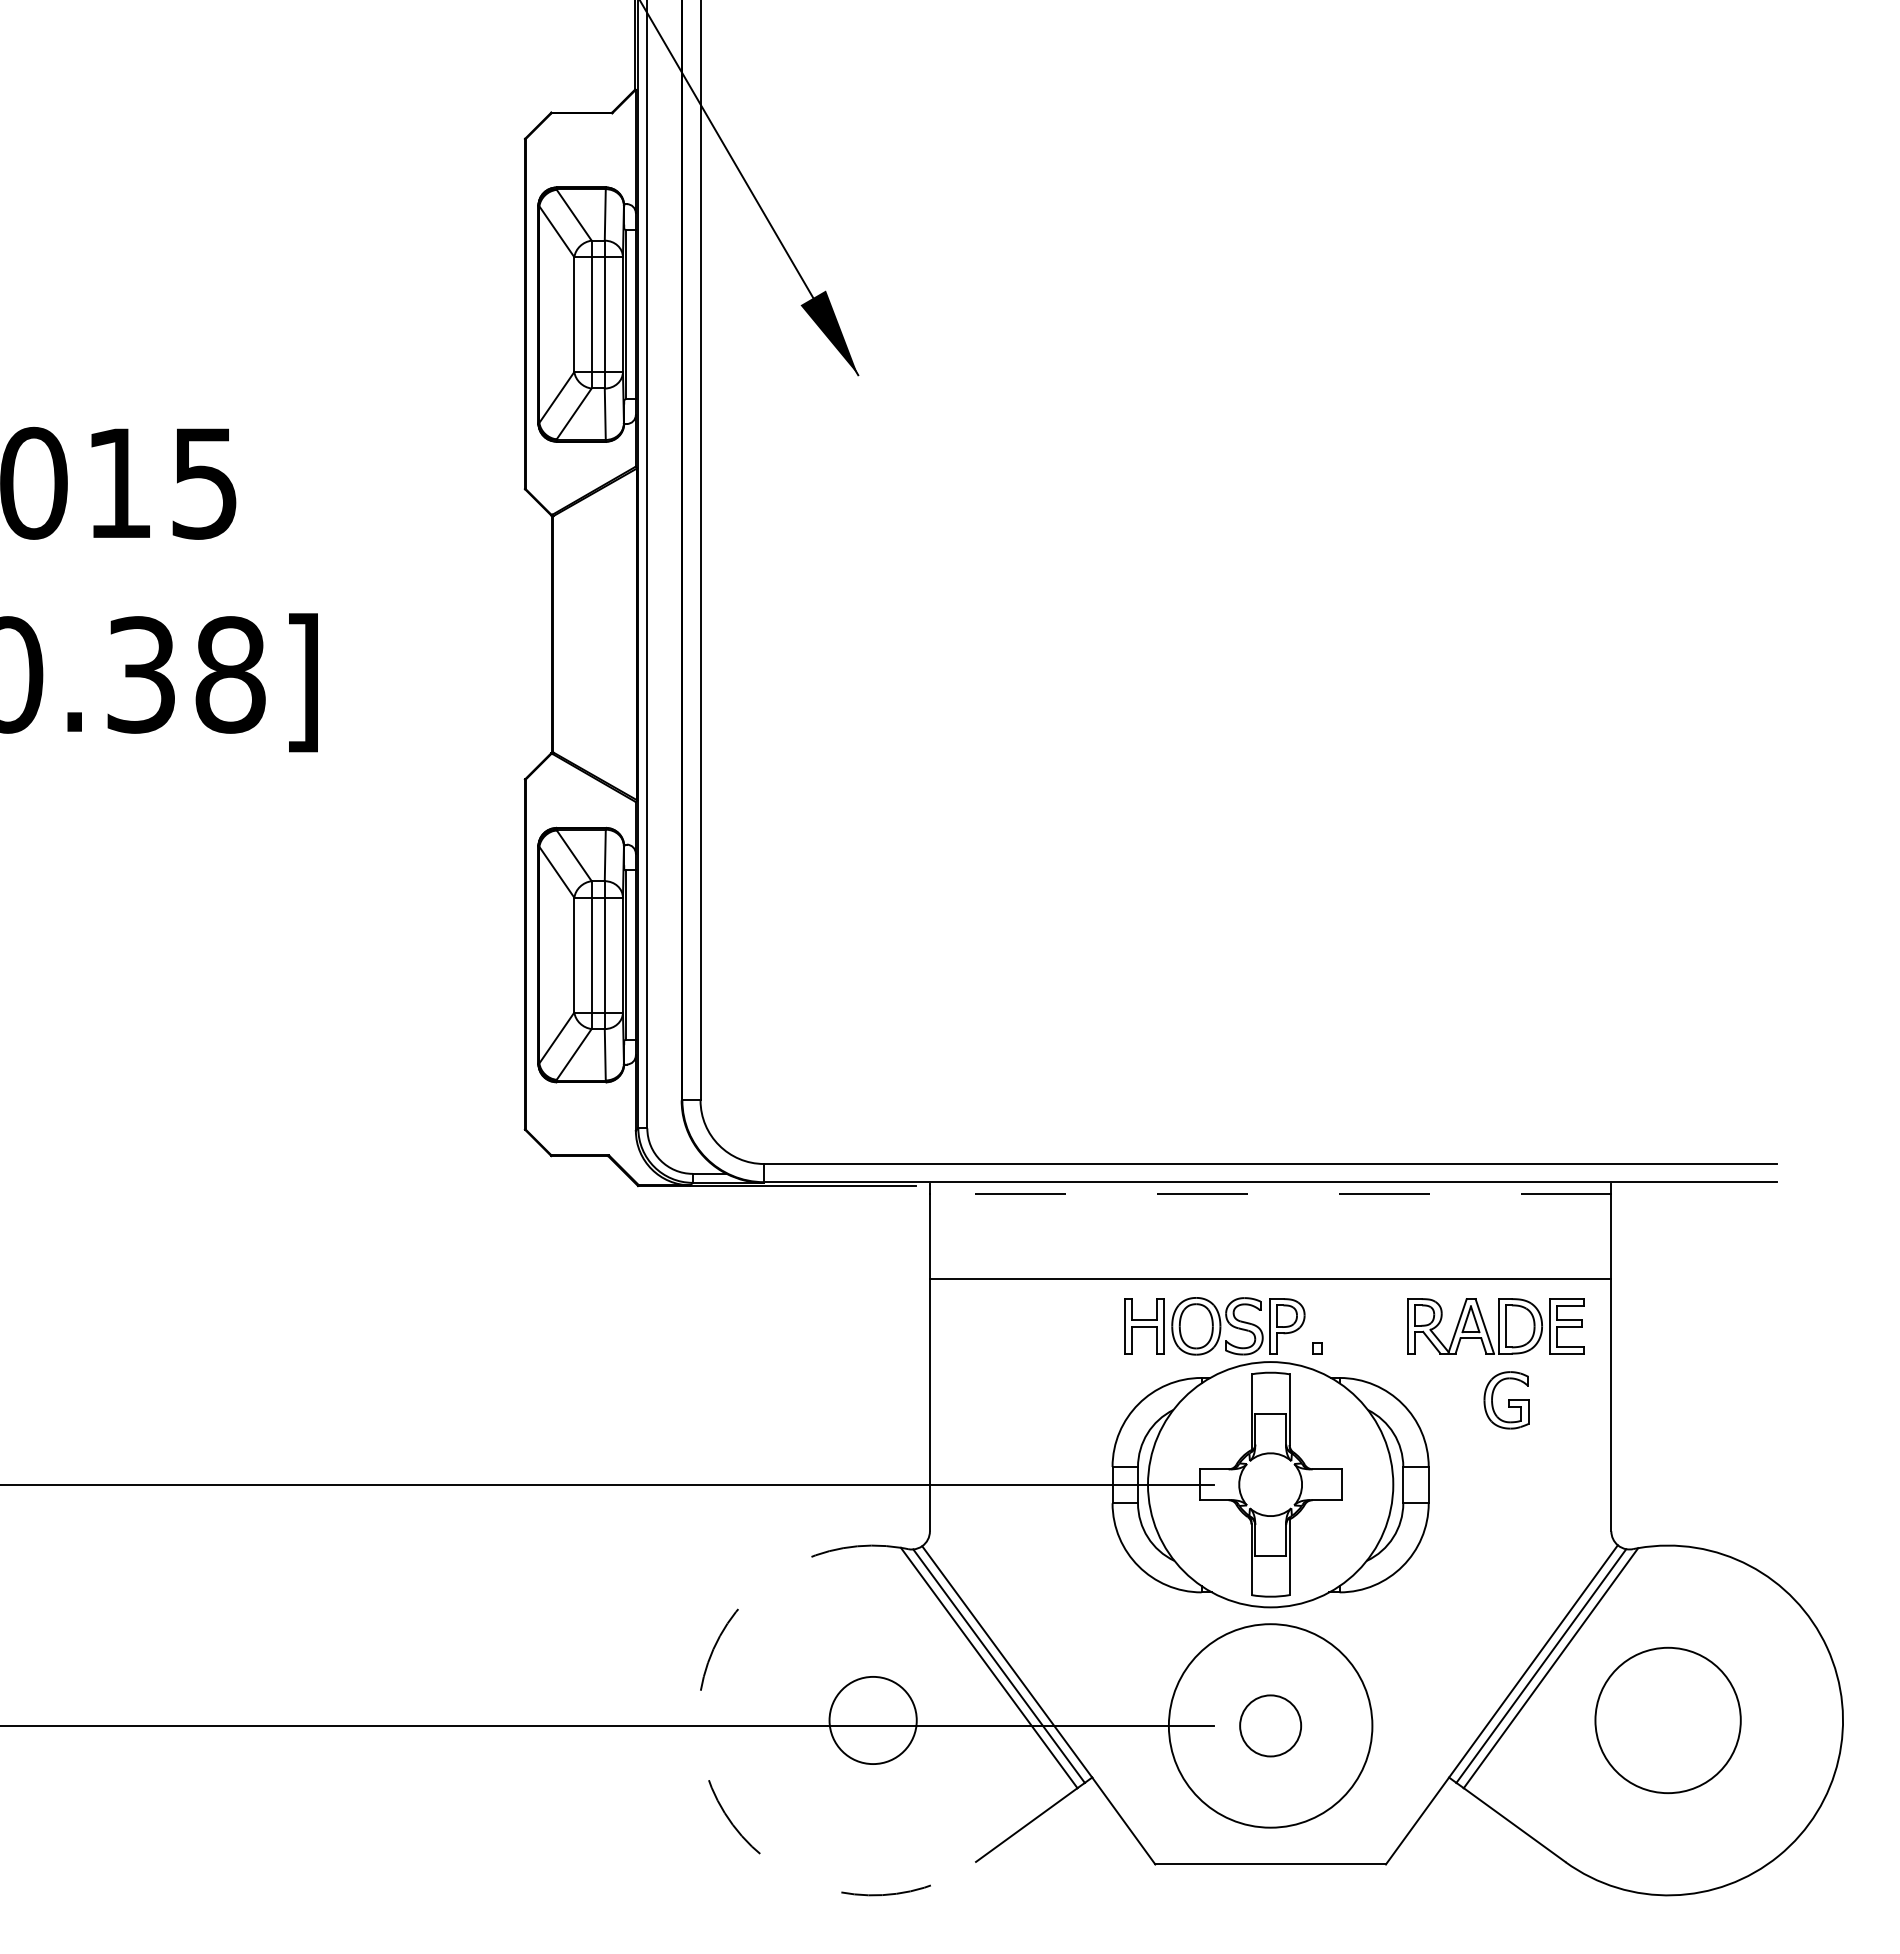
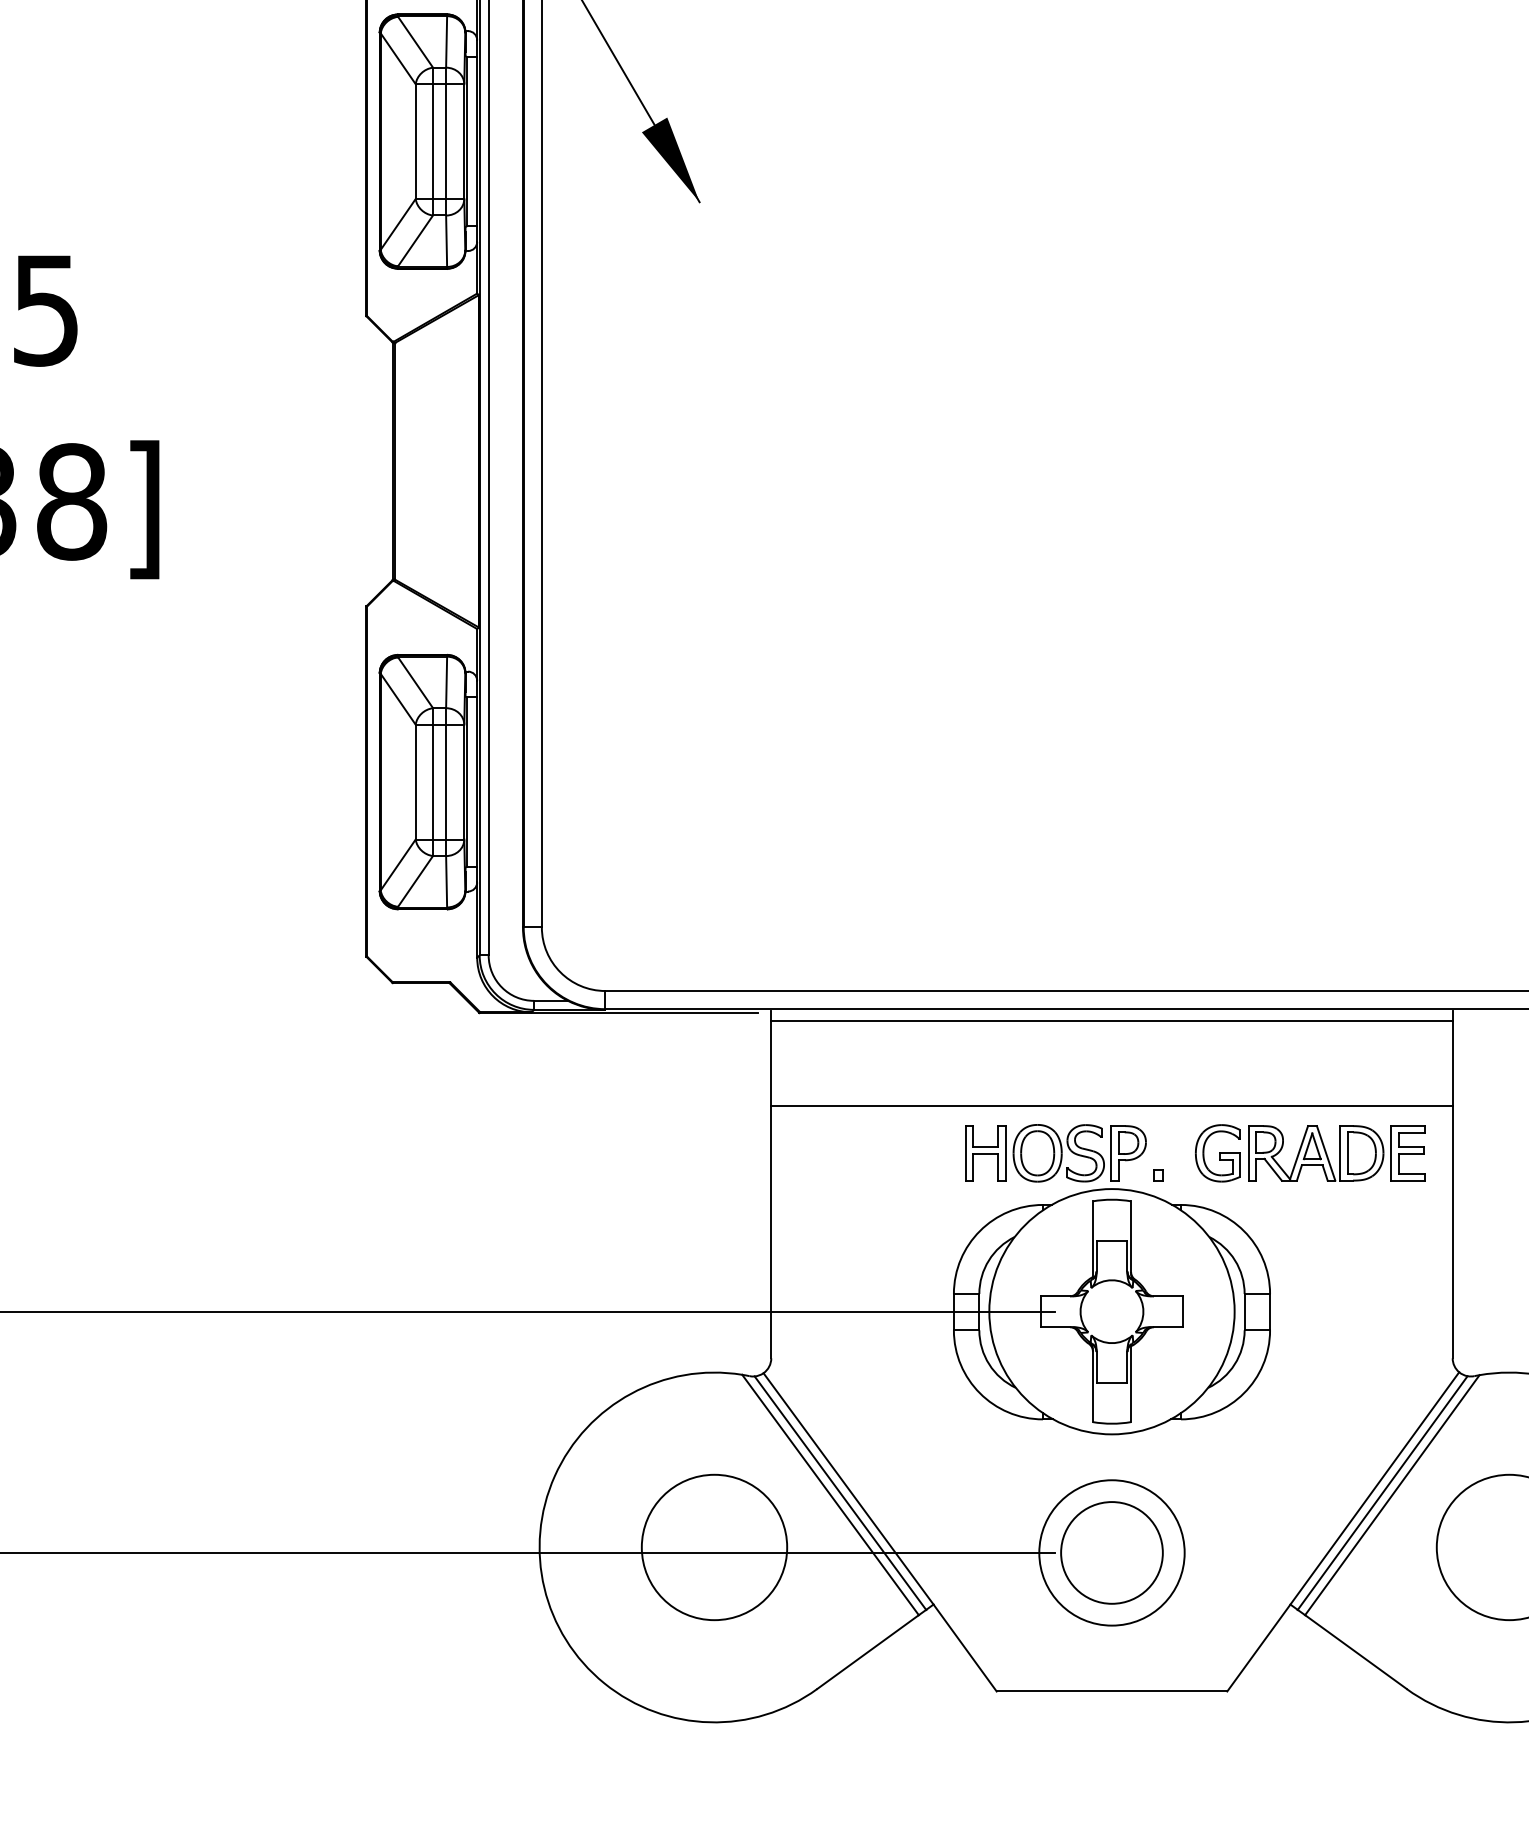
line: (1270, 1193) -> (1111, 1020), dashed -> solid
part: (1506, 1400) -> (1217, 1153), moved
circle: (872, 1720) -> (713, 1547), size x1.67
circle: (1270, 1725) -> (1111, 1552), size x0.71
circle: (1270, 1725) -> (1111, 1552), size x1.67
arc: (703, 1761) -> (544, 1588), dashed -> solid

